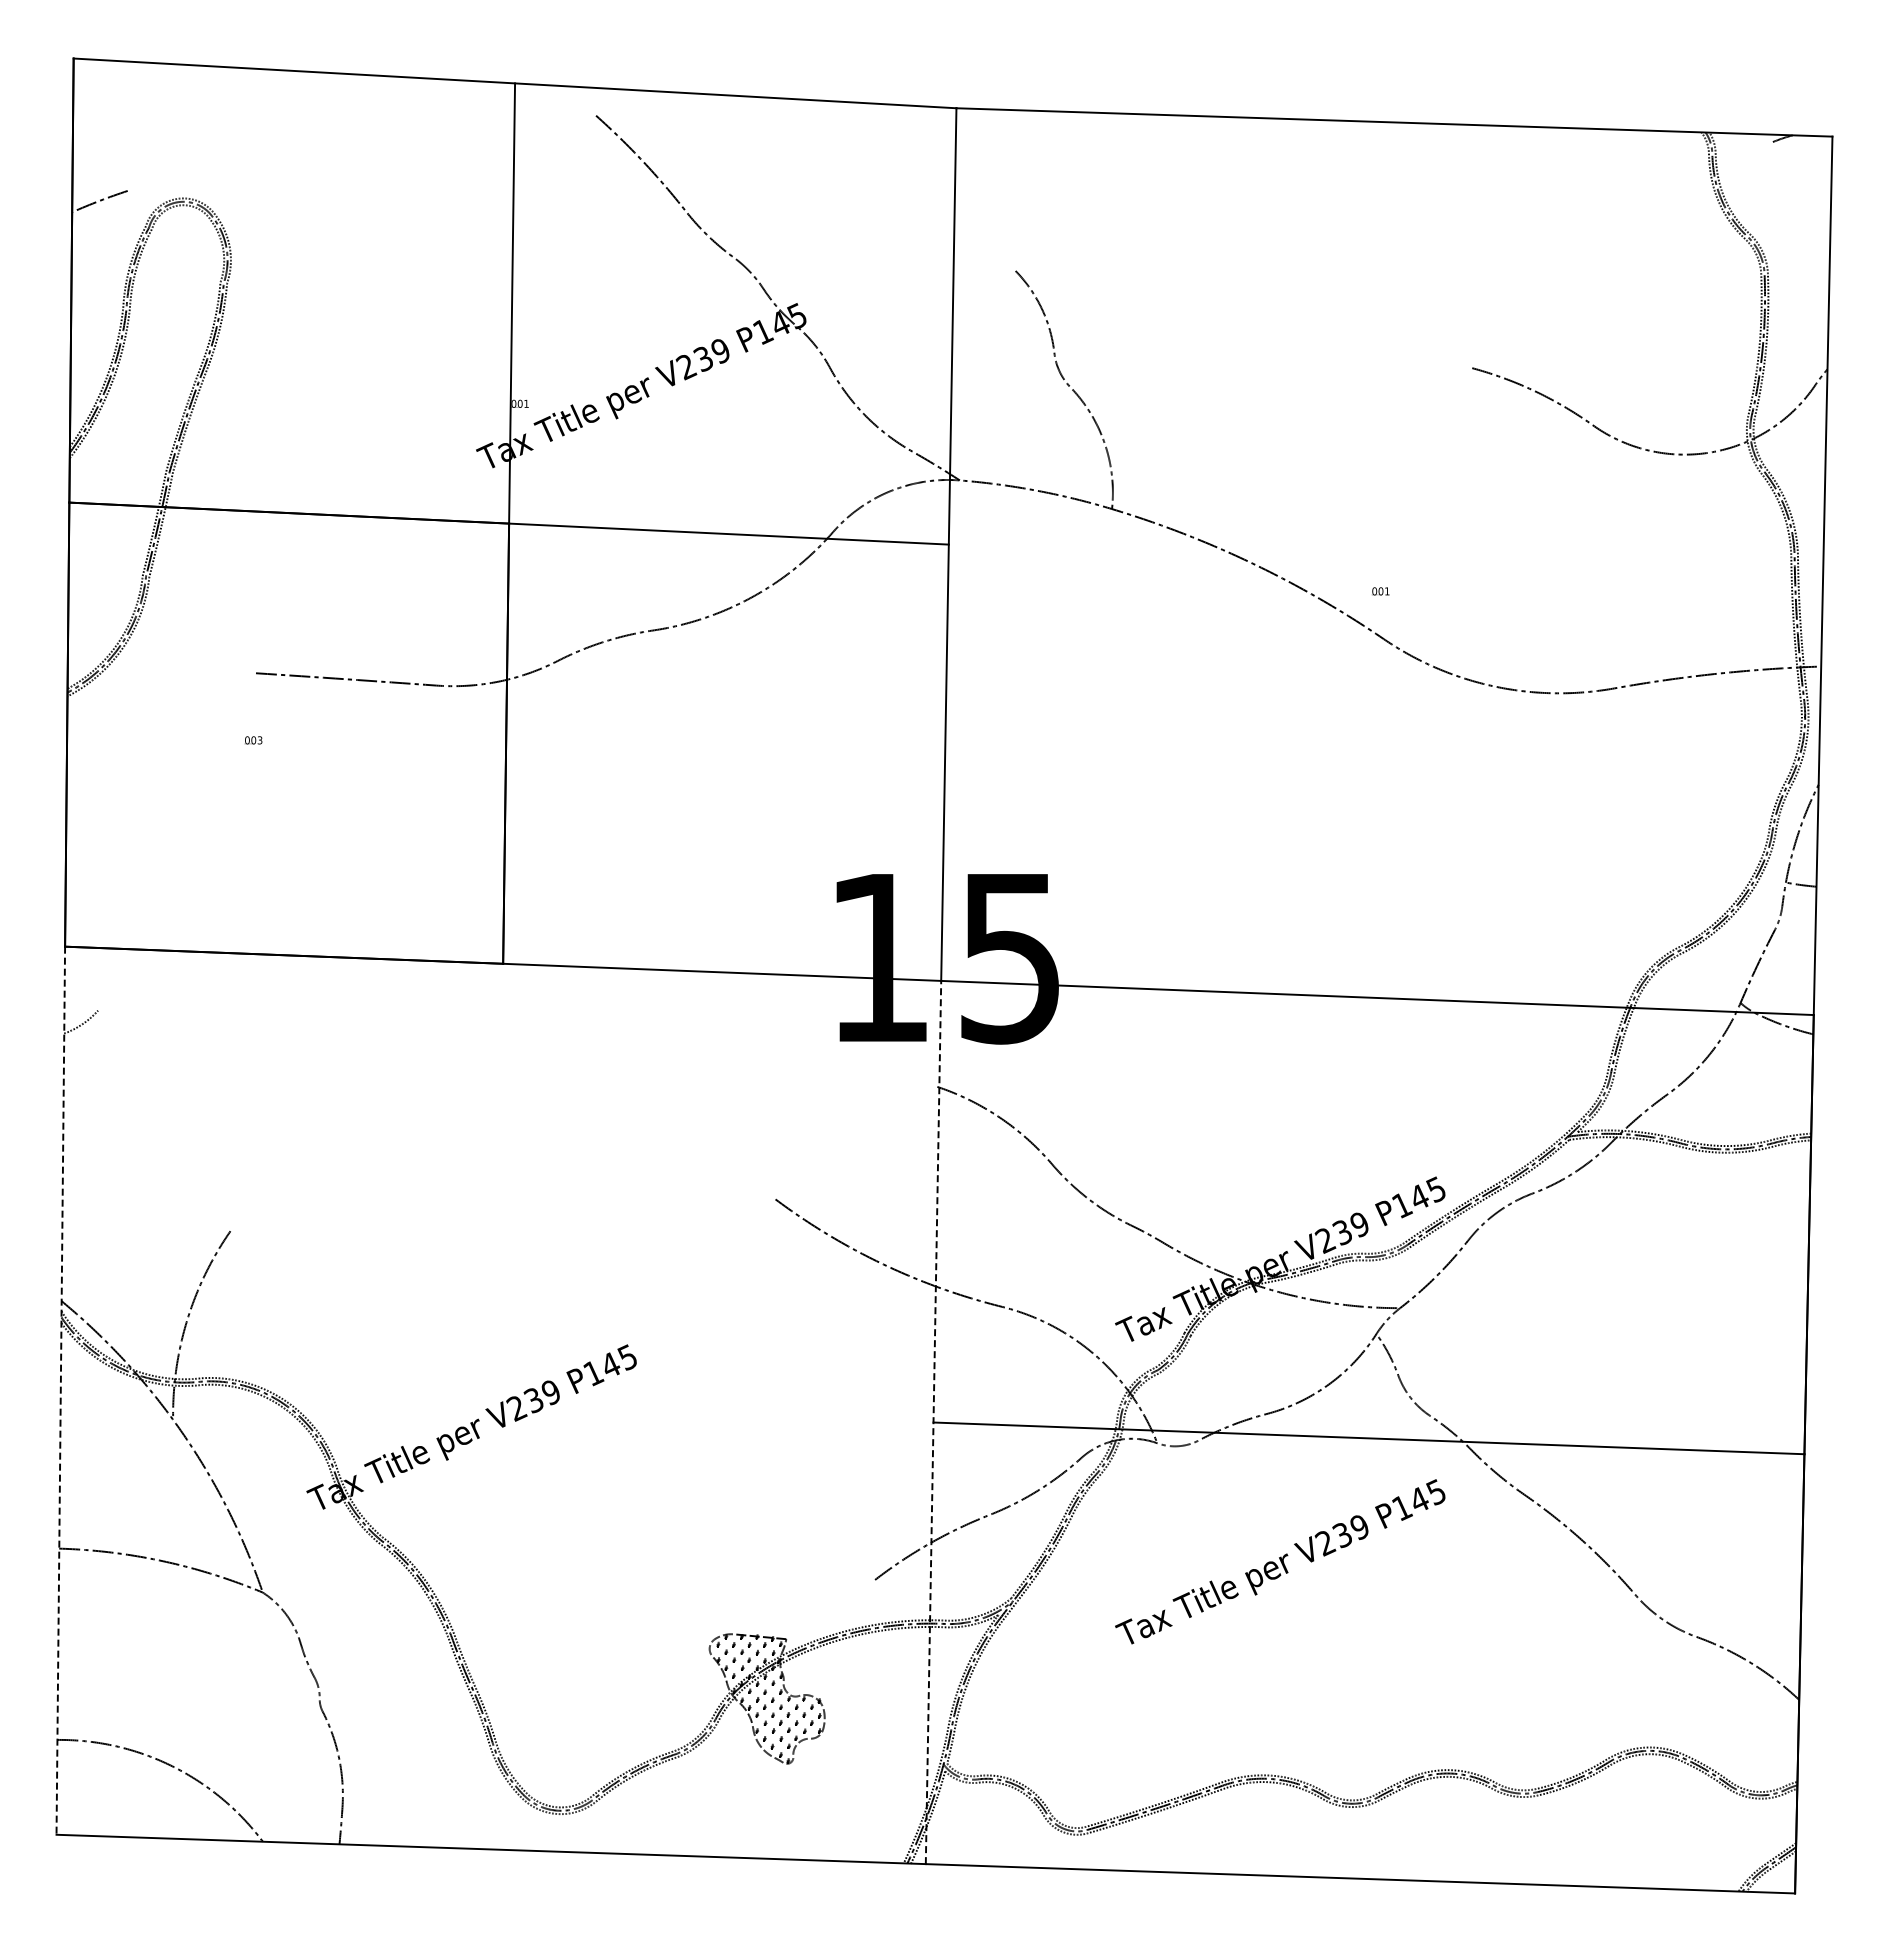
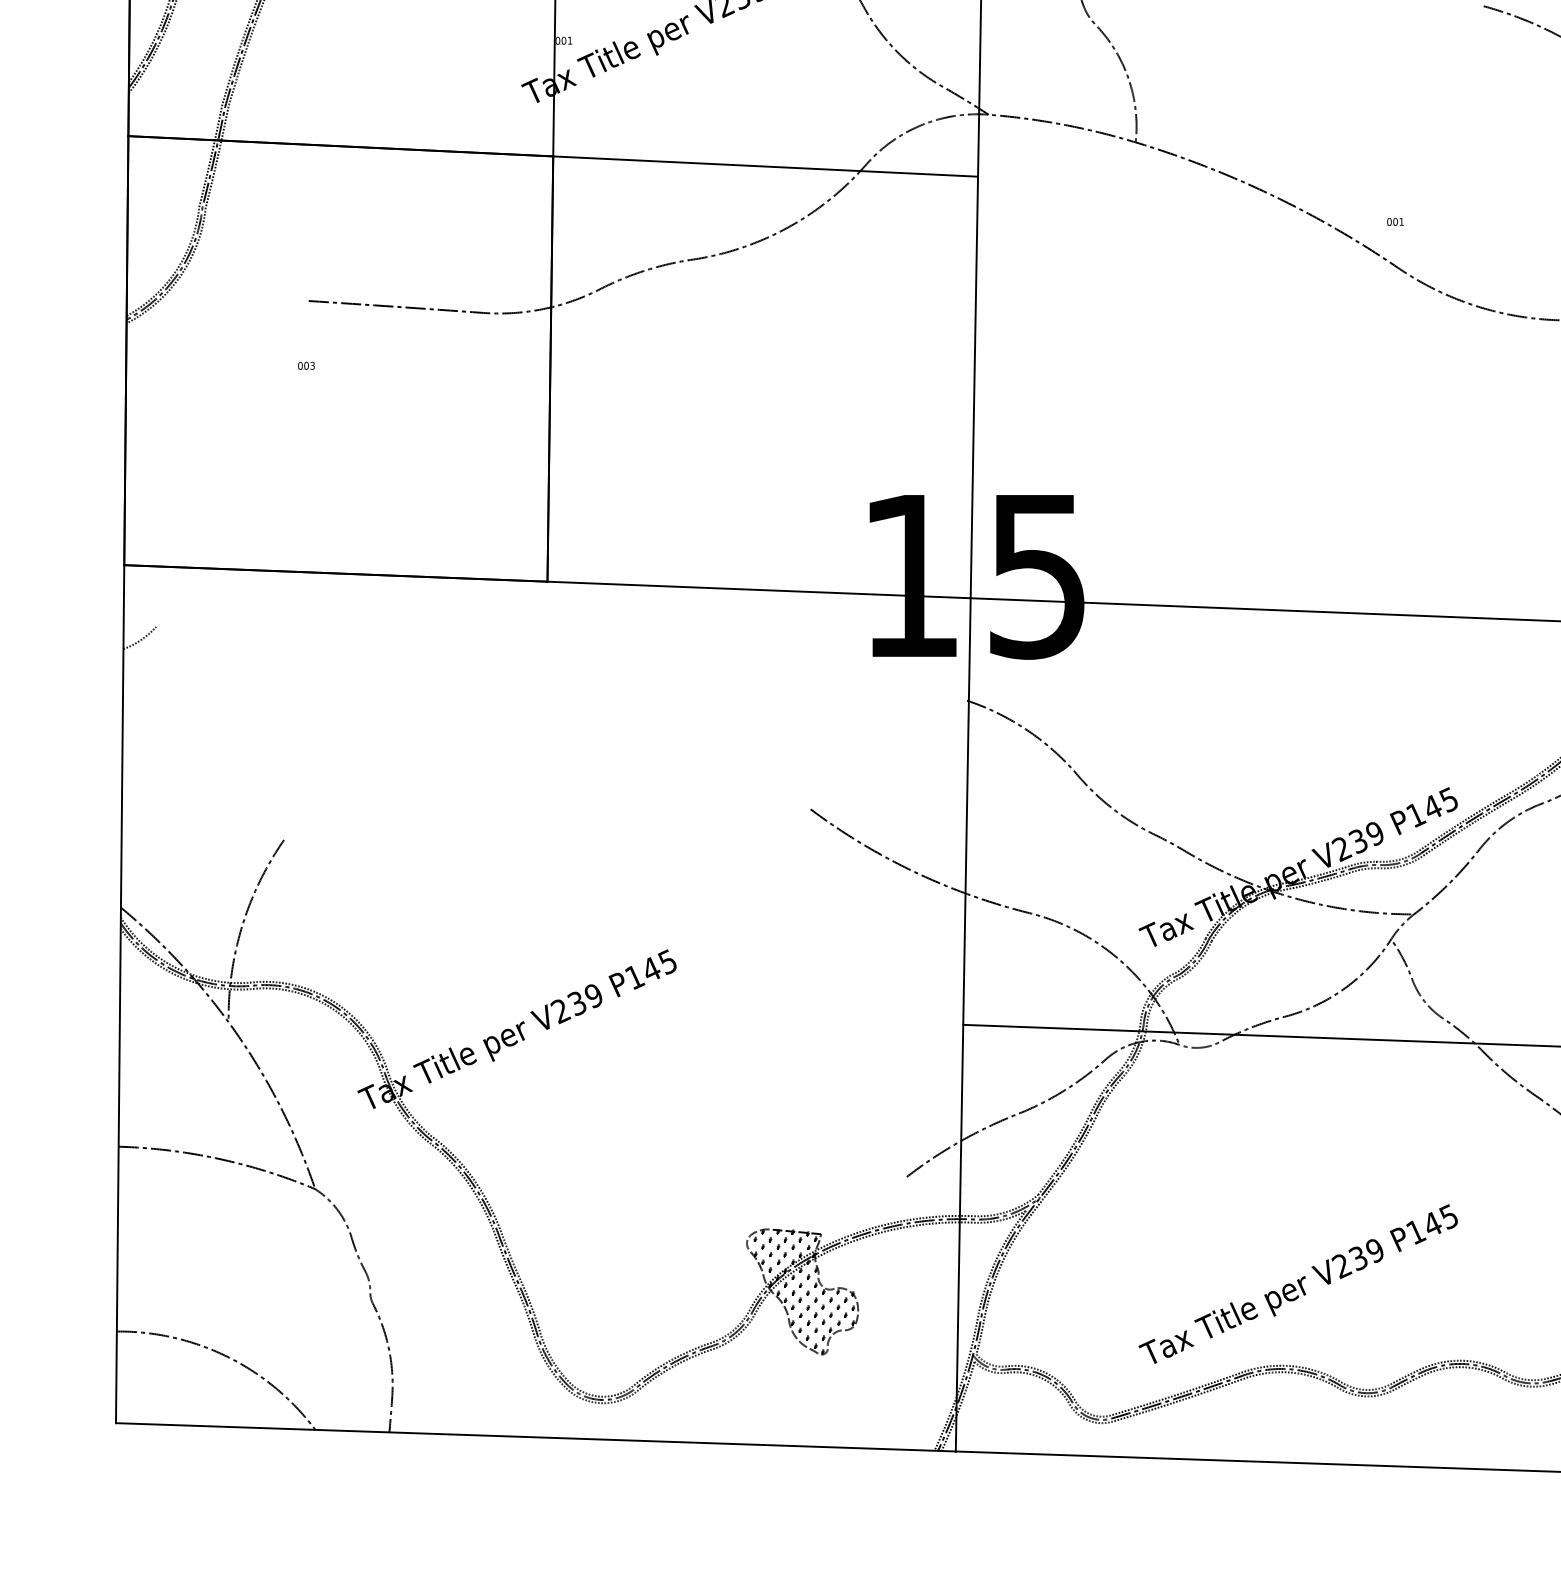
line: (60, 1391) -> (119, 994), dashed -> solid
line: (933, 1422) -> (963, 1024), dashed -> solid
text: (1280, 1561) -> (1298, 1283), moved

